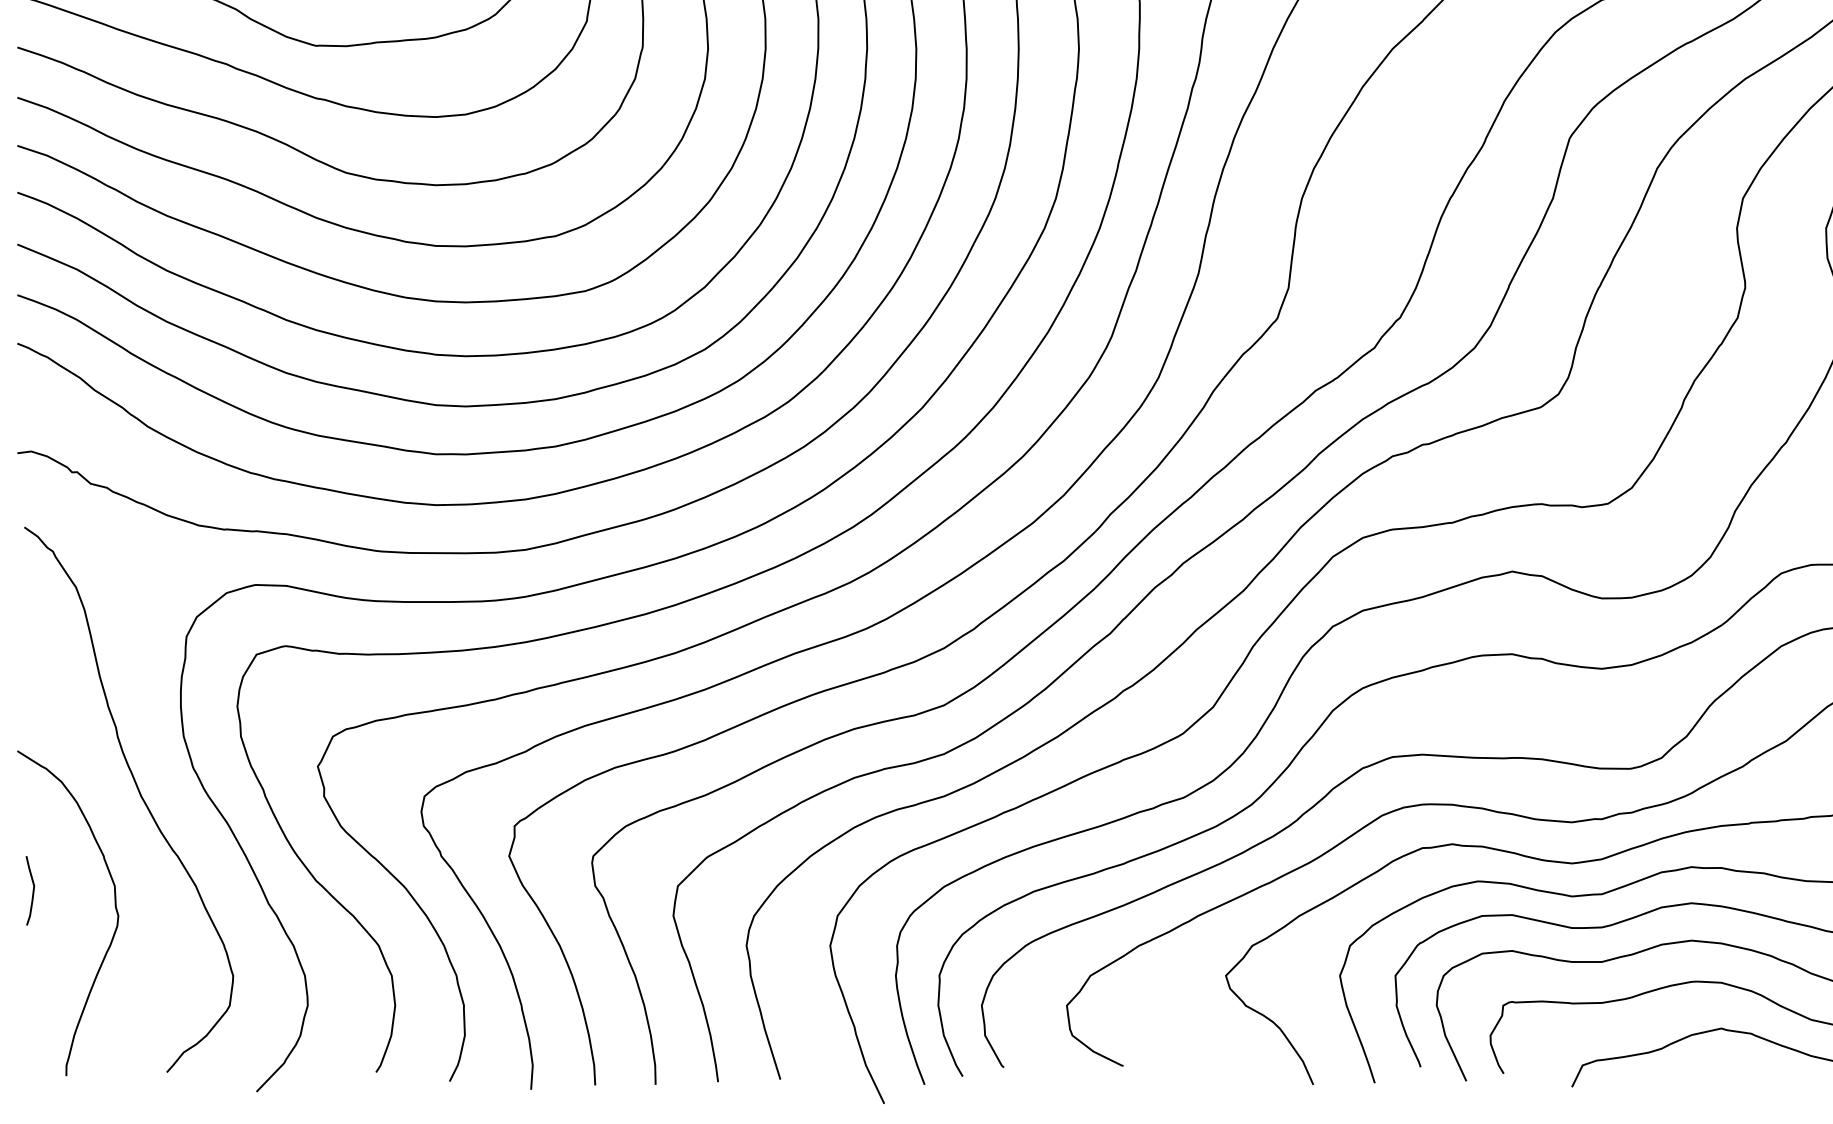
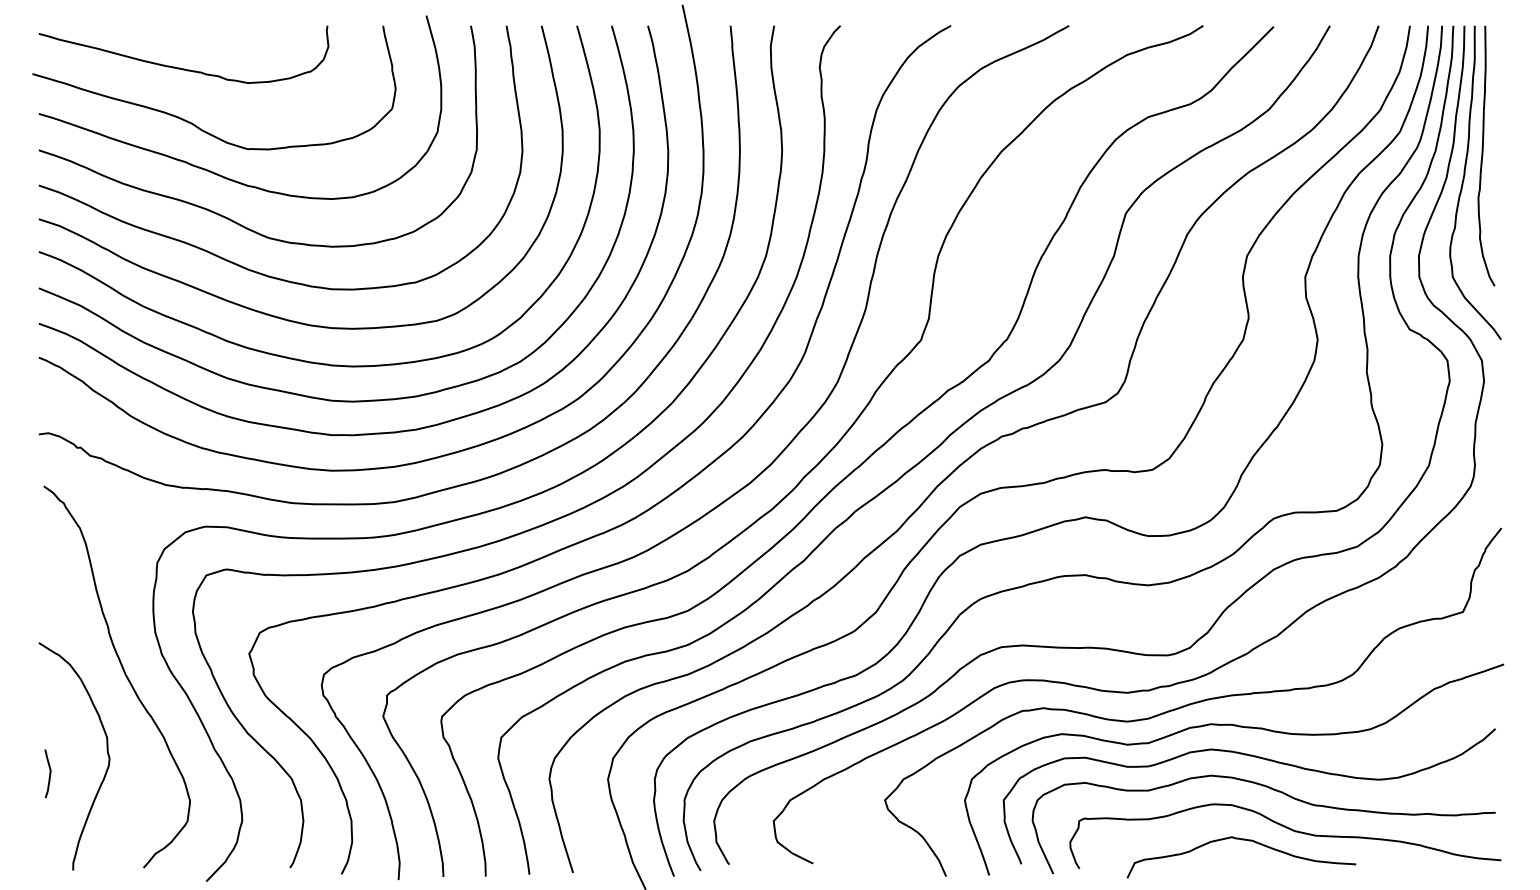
curve: (32, 890) -> (49, 773), moved

